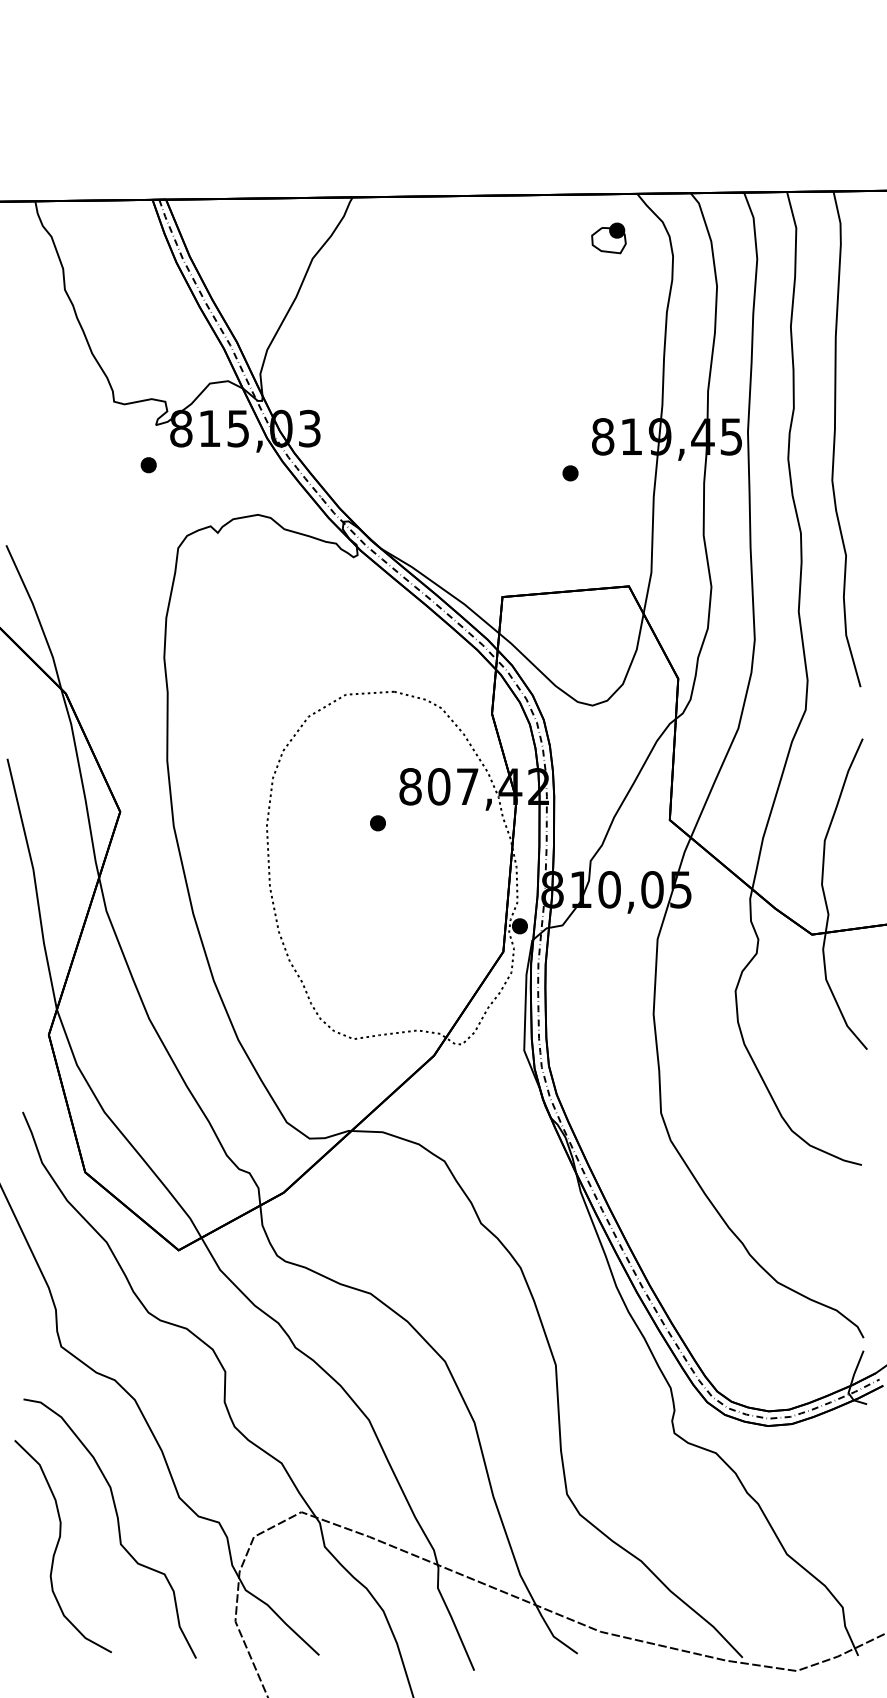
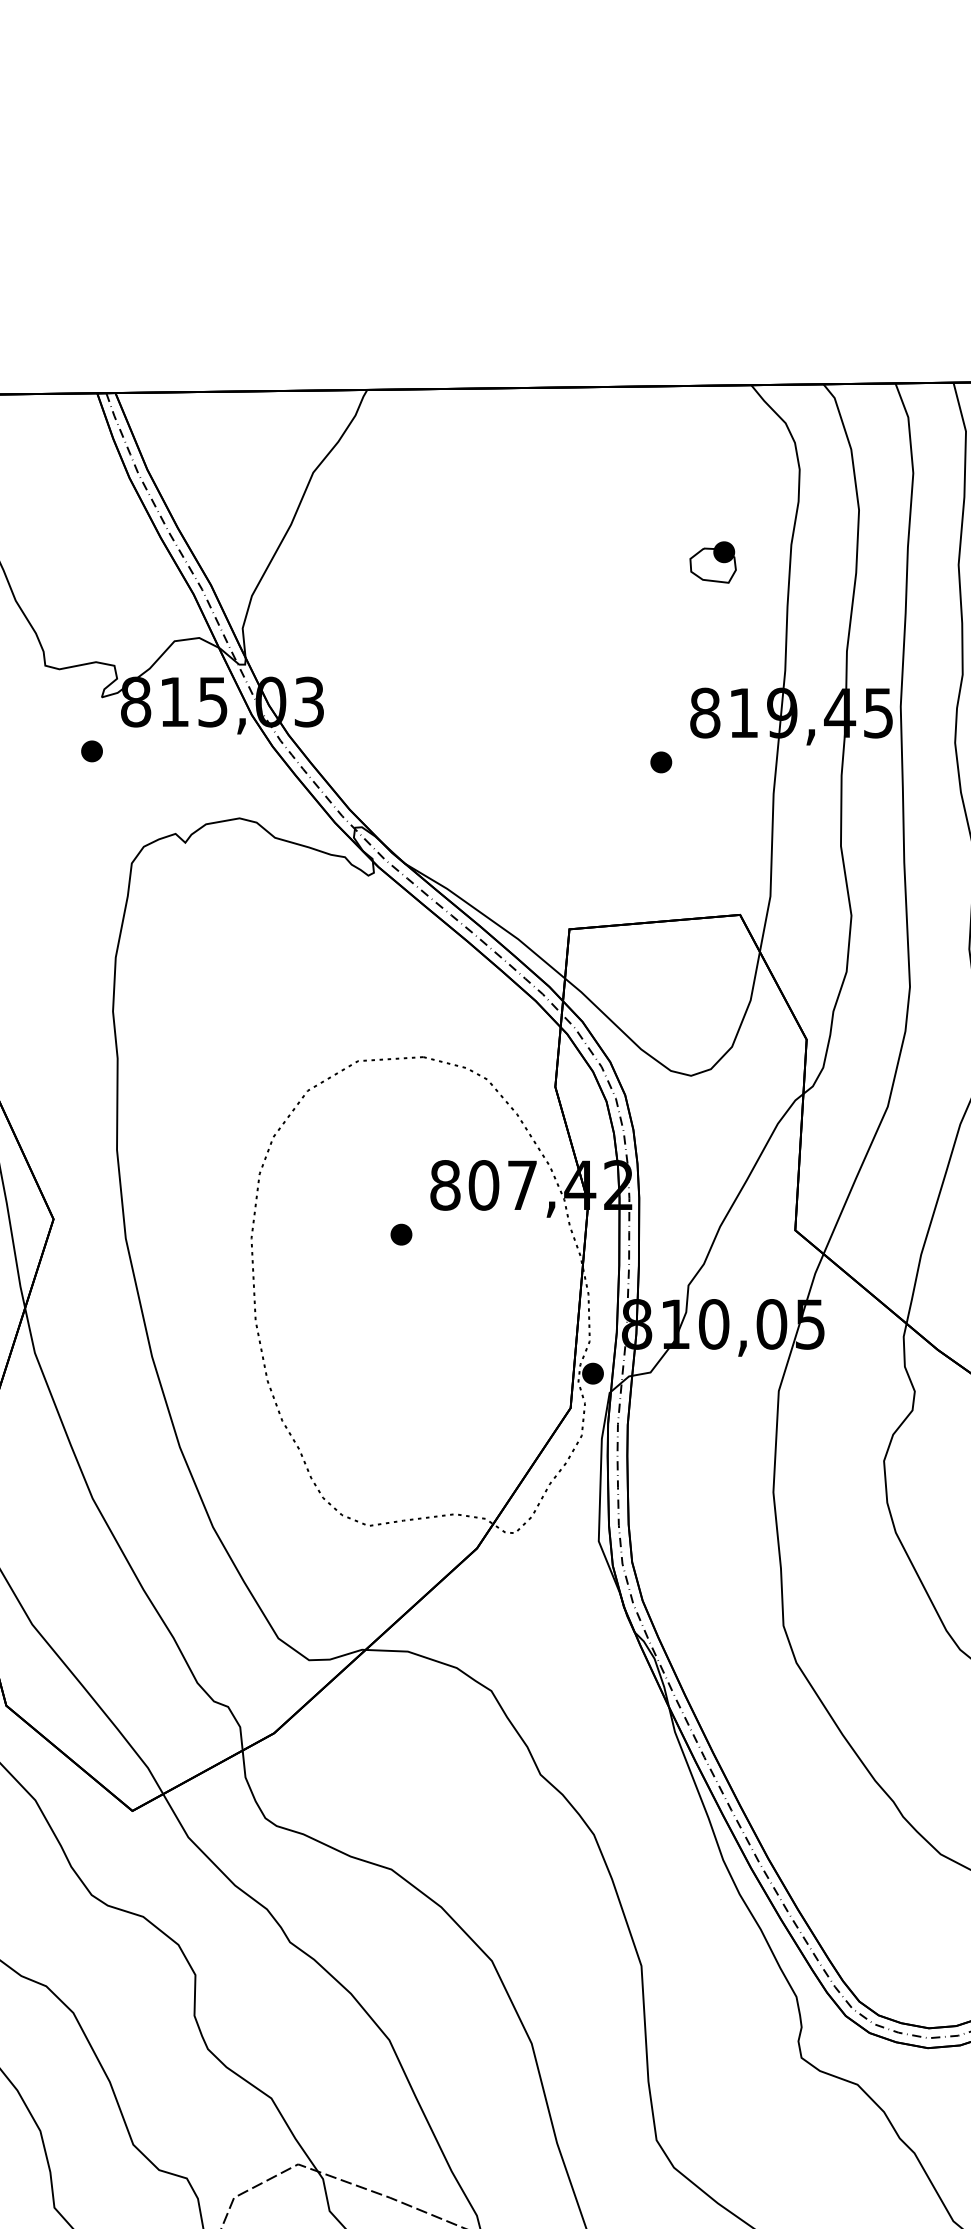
part: (608, 238) -> (712, 562), moved

